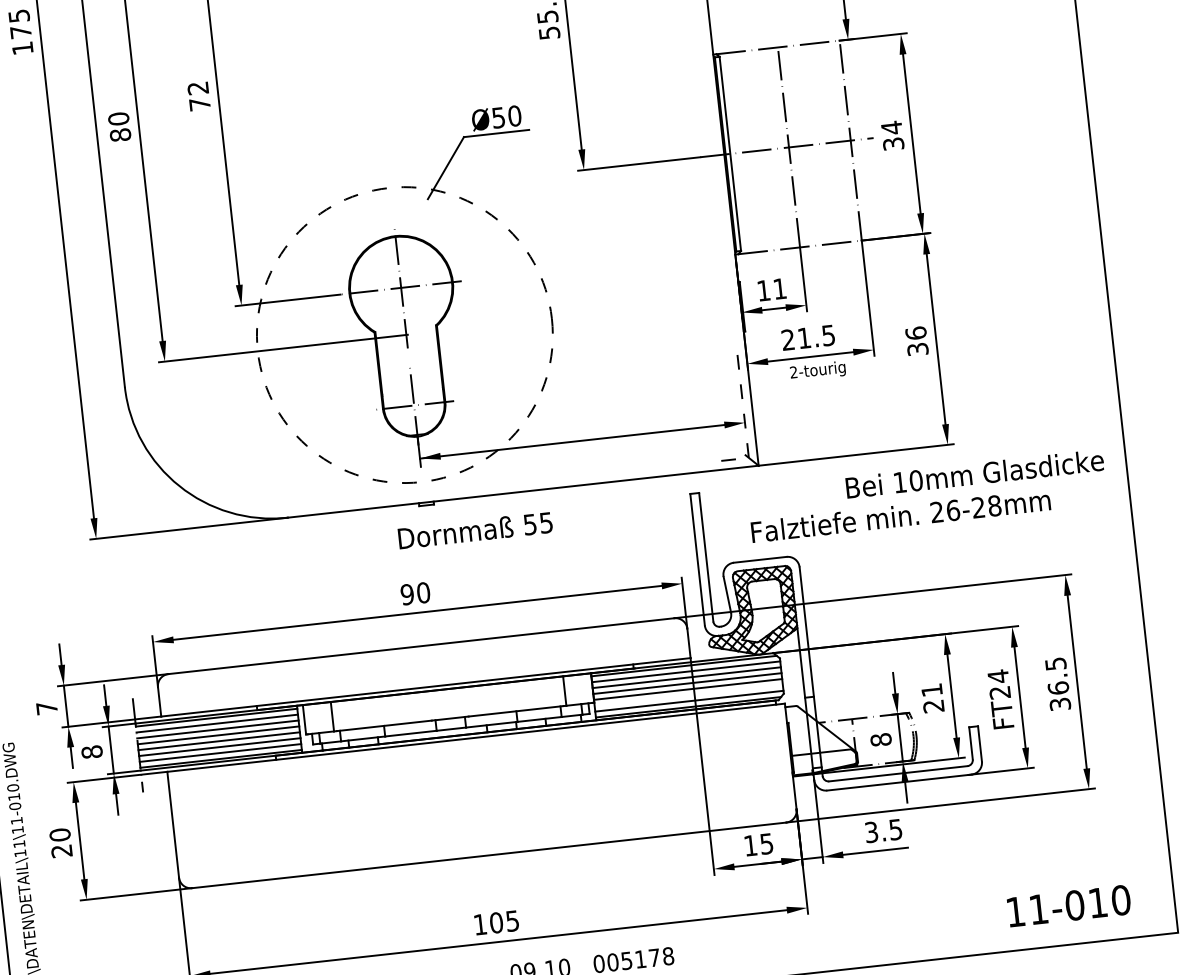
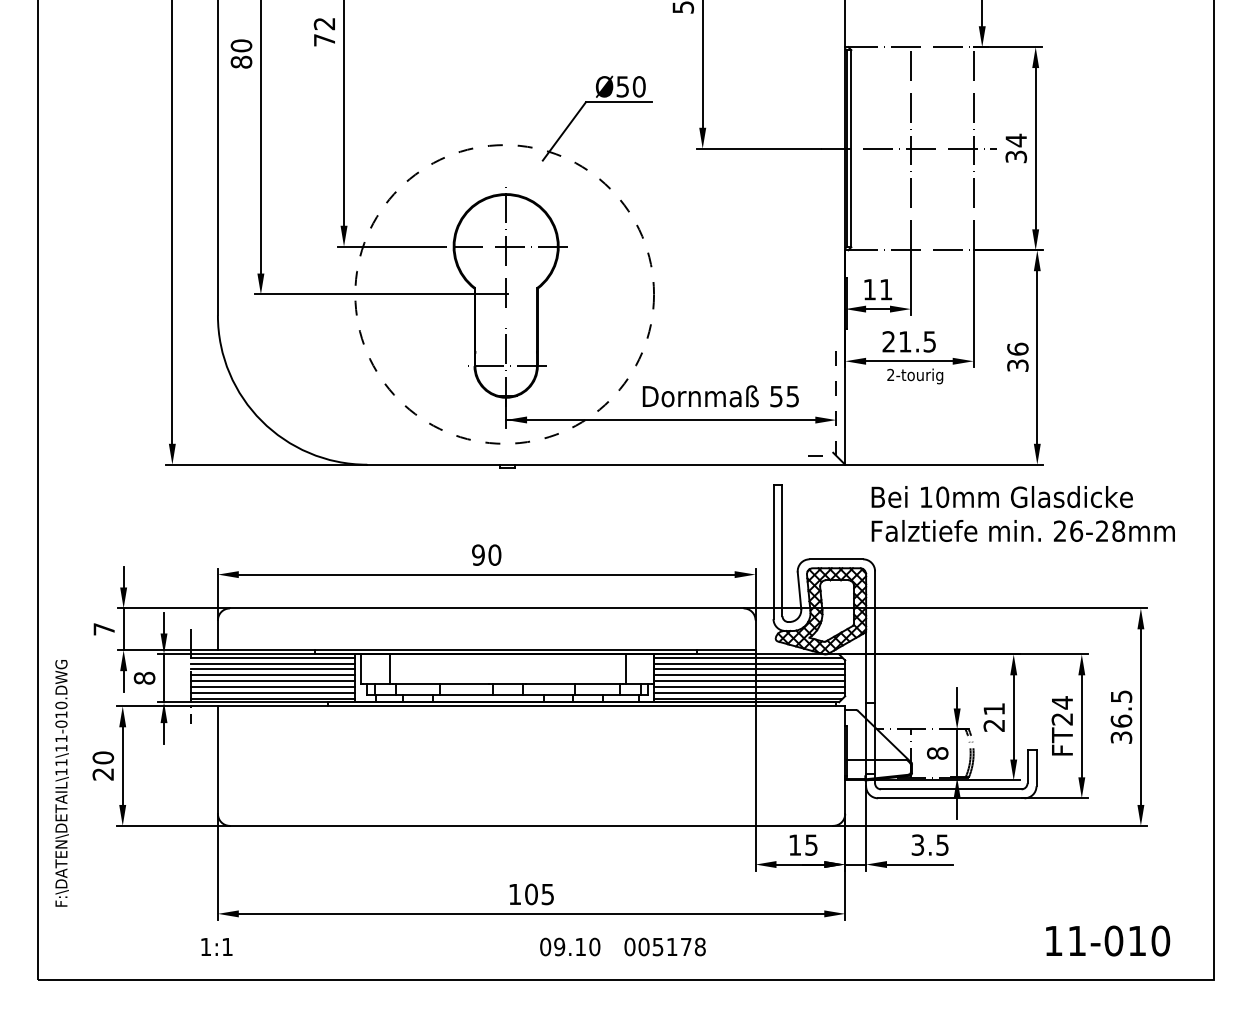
text: (974, 474) -> (1001, 497), moved
text: (899, 515) -> (1022, 530), moved
text: (475, 530) -> (720, 396), moved
line: (688, 695) -> (749, 687), added

